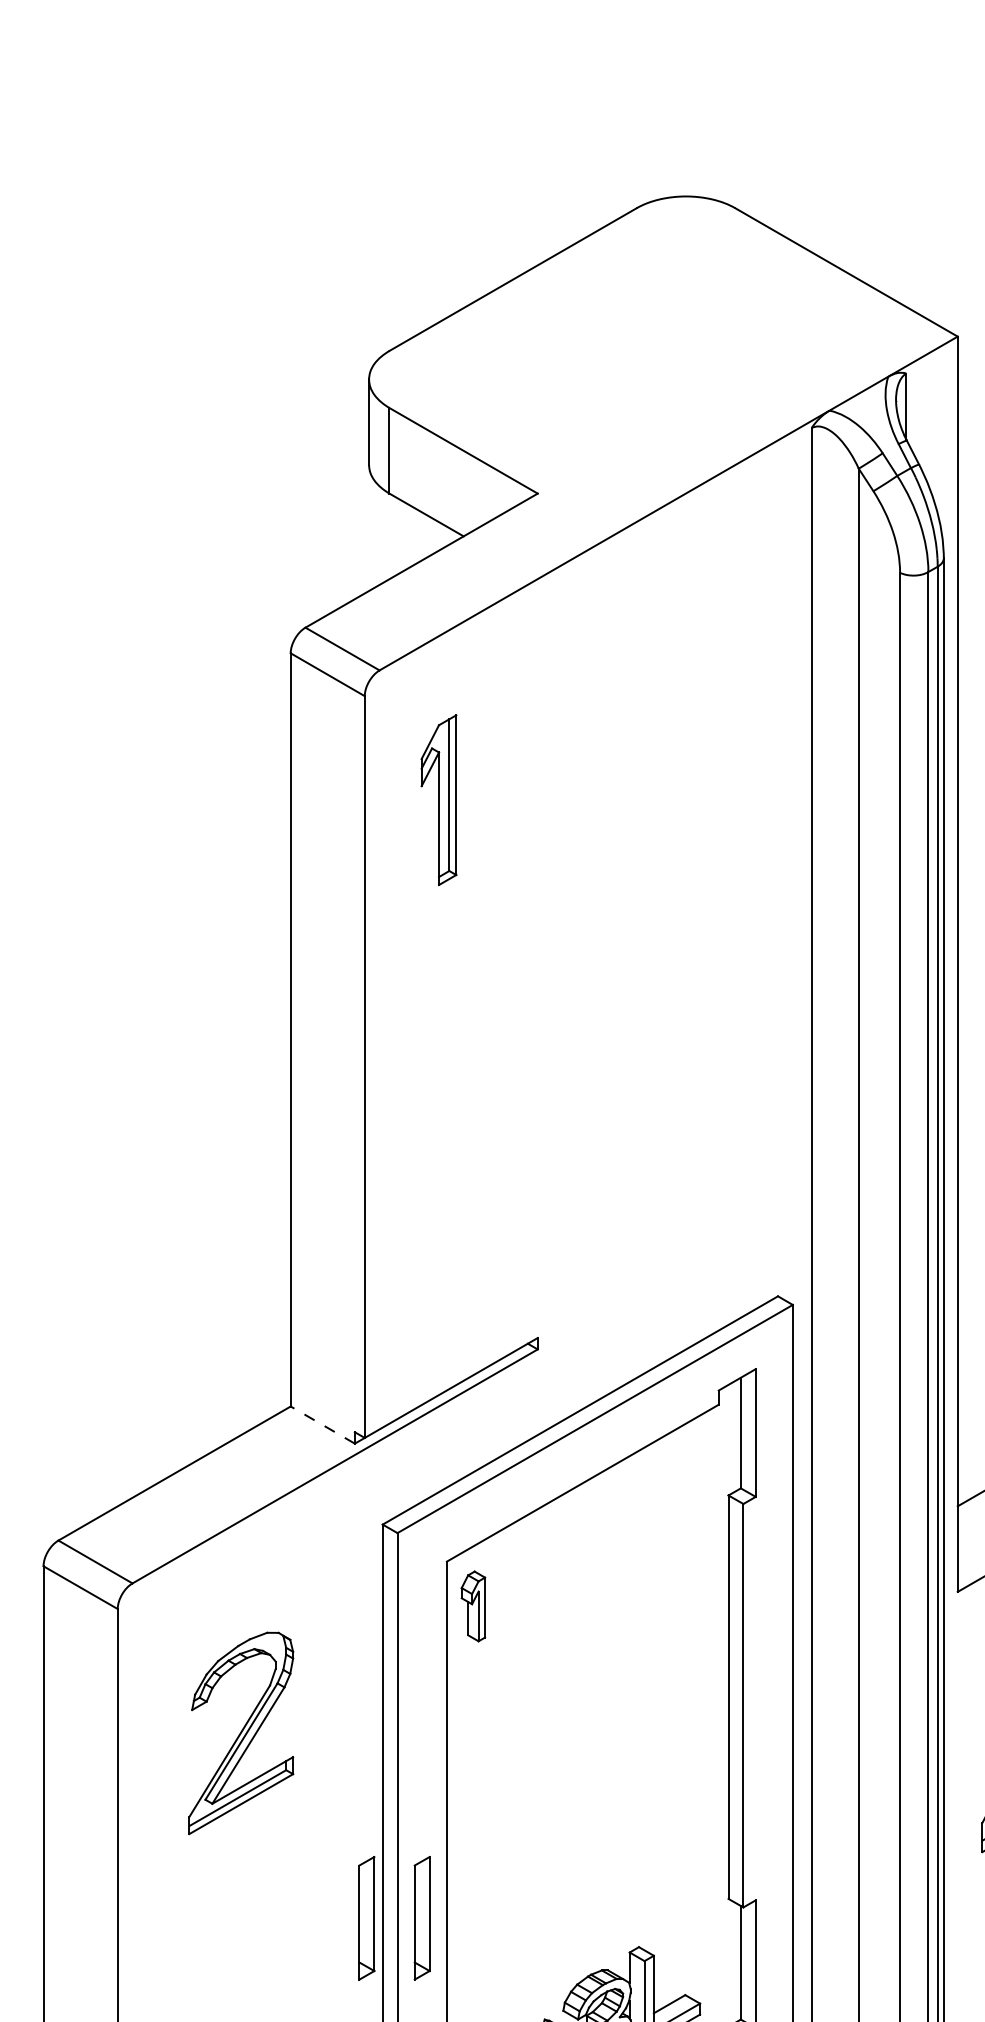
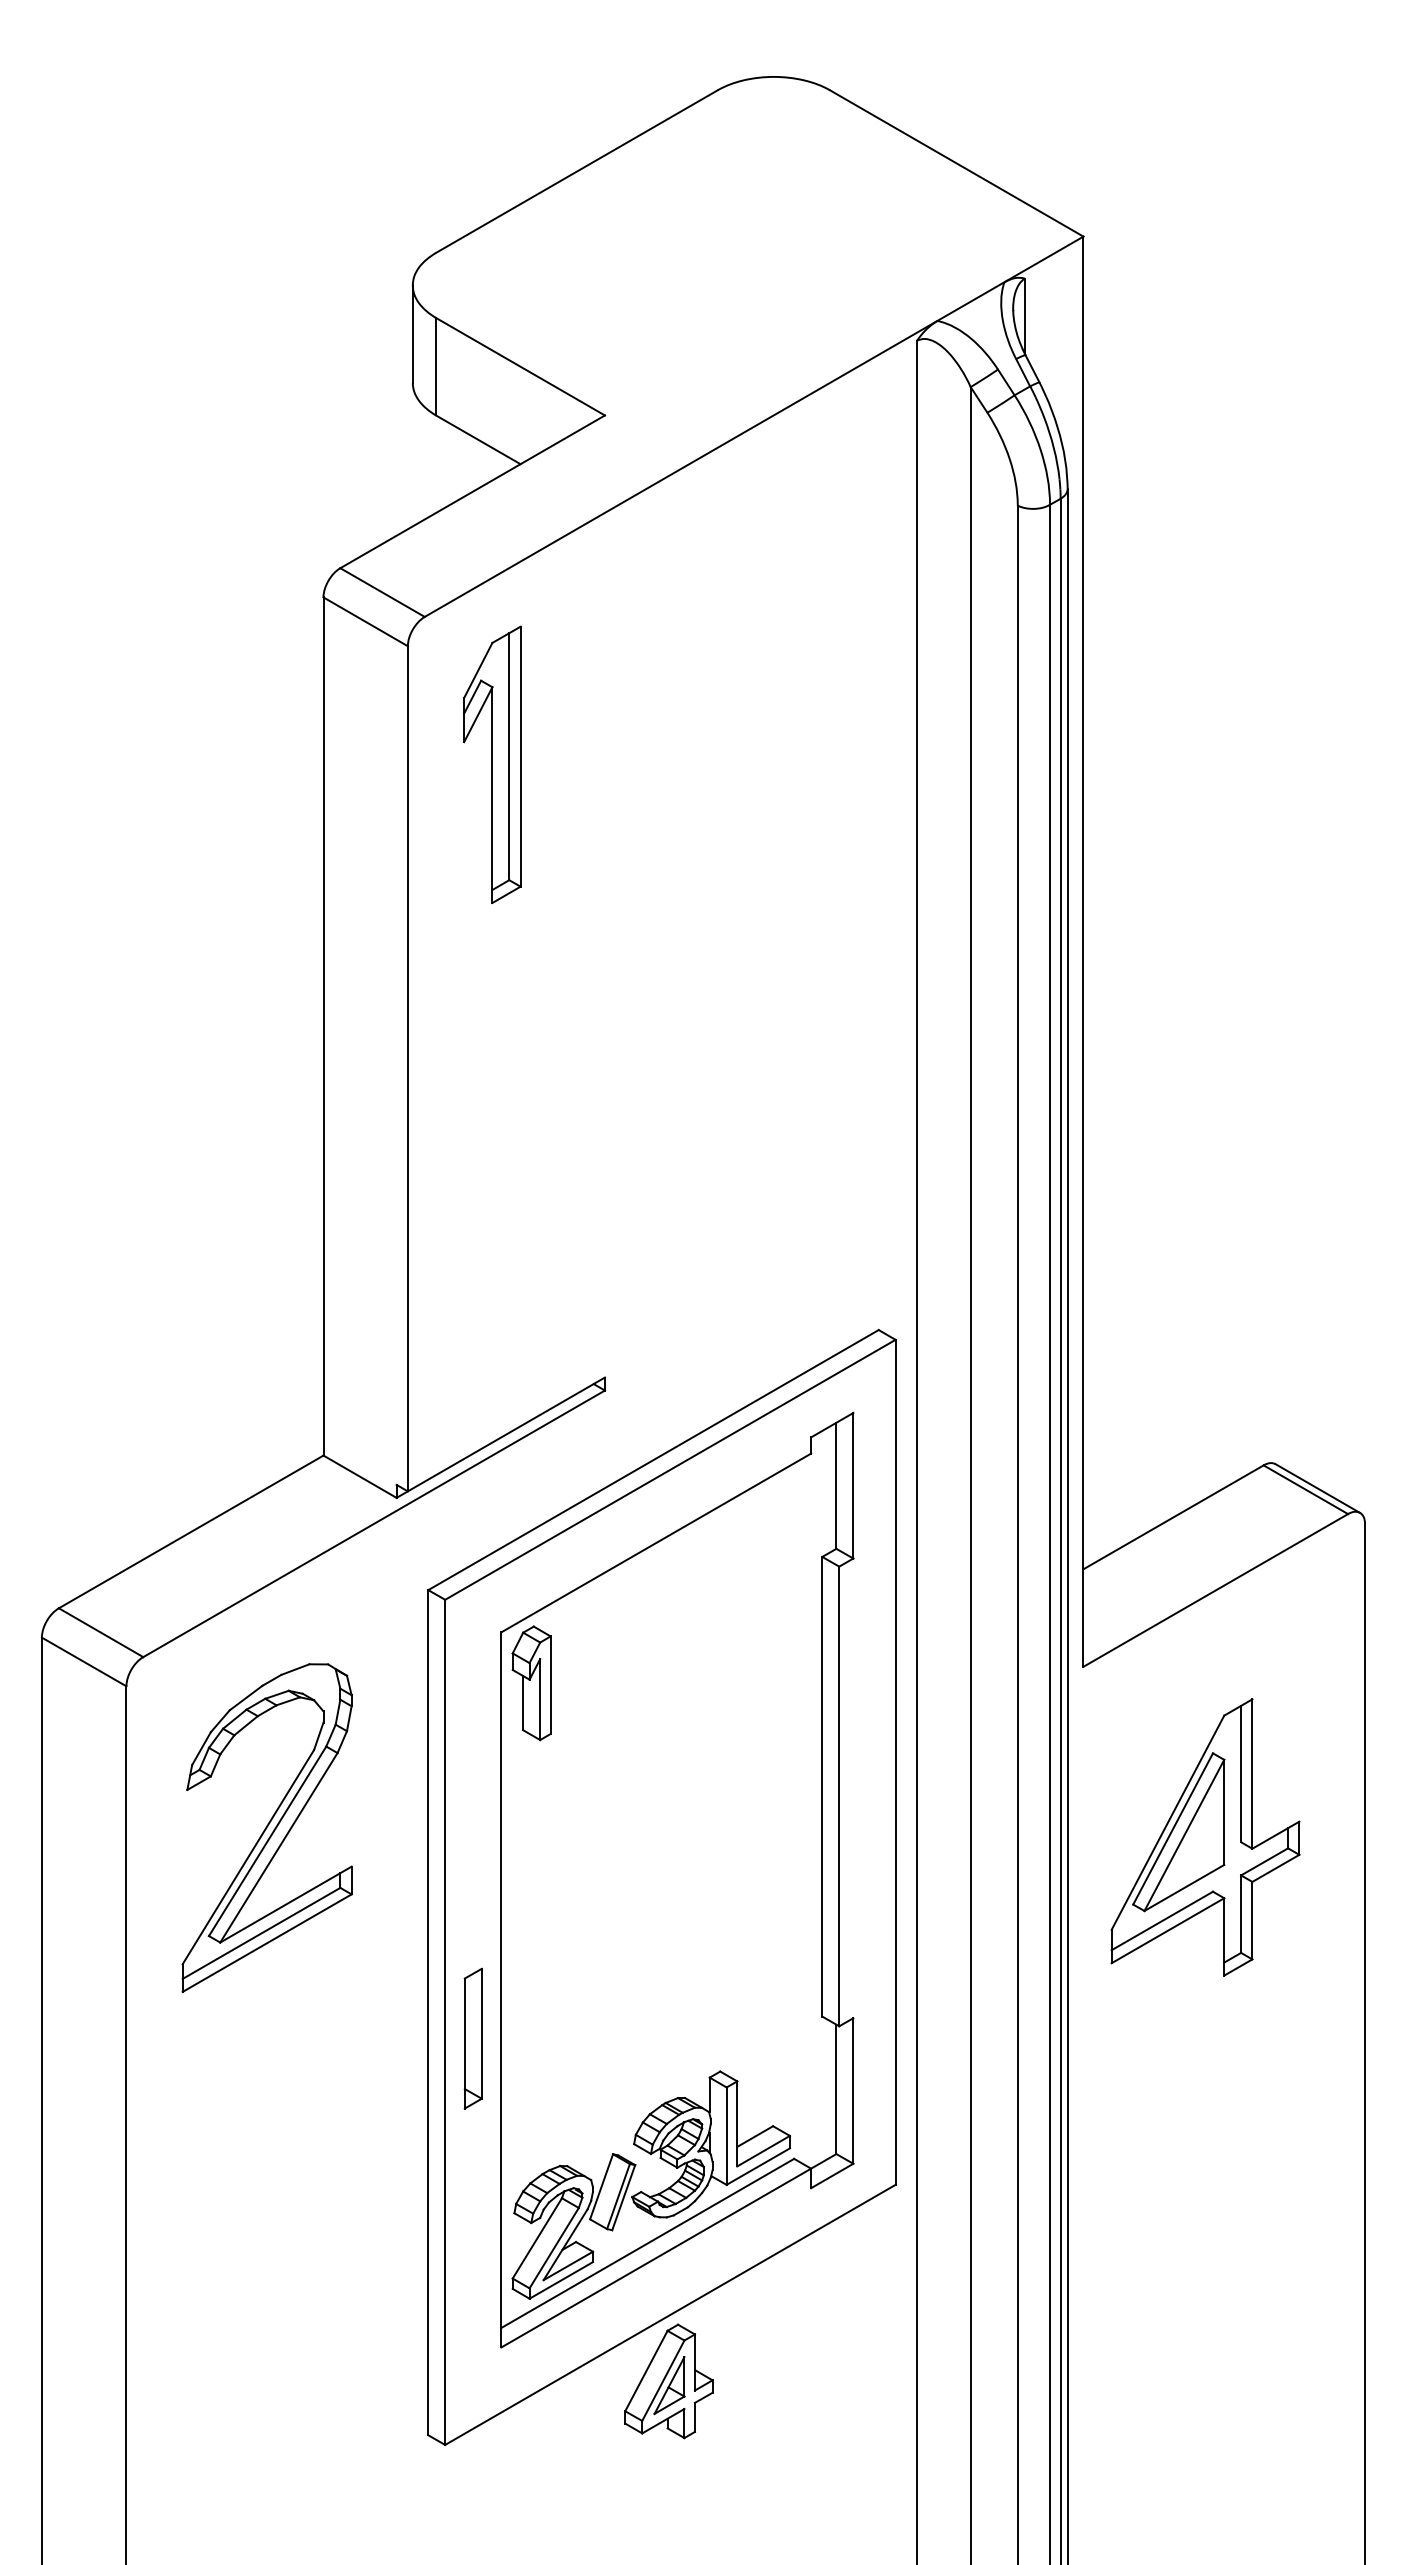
part: (439, 799) -> (492, 764), size x1.43
line: (322, 1424) -> (359, 1476), dashed -> solid
part: (473, 1606) -> (531, 1683), size x1.43
part: (240, 1732) -> (266, 1827), size x1.43
part: (366, 1918) -> (409, 2038), removed

